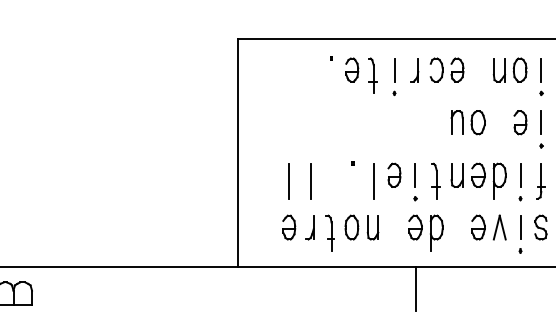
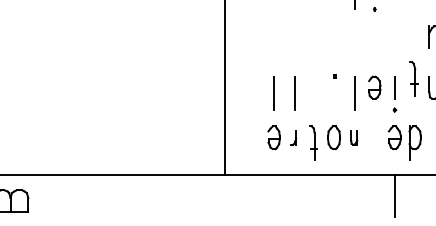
part: (435, 180) -> (413, 78), moved
part: (309, 227) -> (293, 137), size x0.6
part: (372, 227) -> (353, 137), size x0.6

